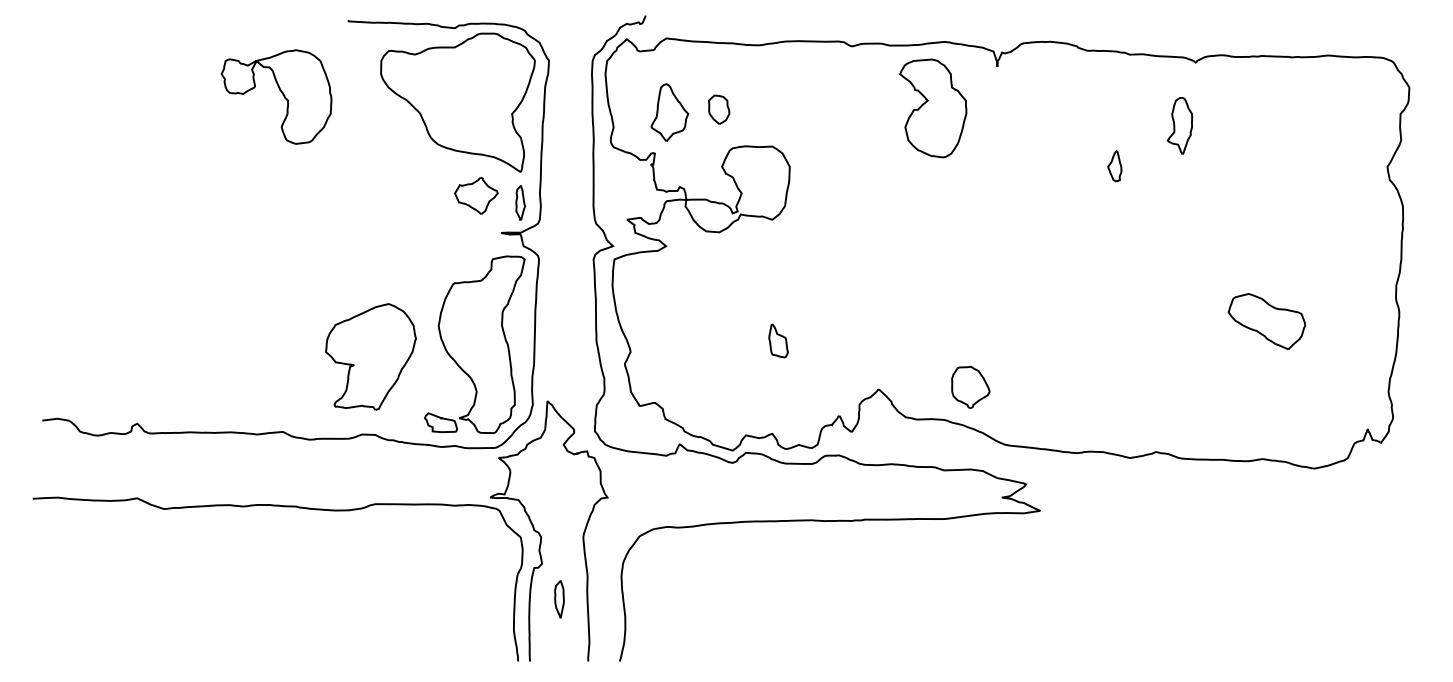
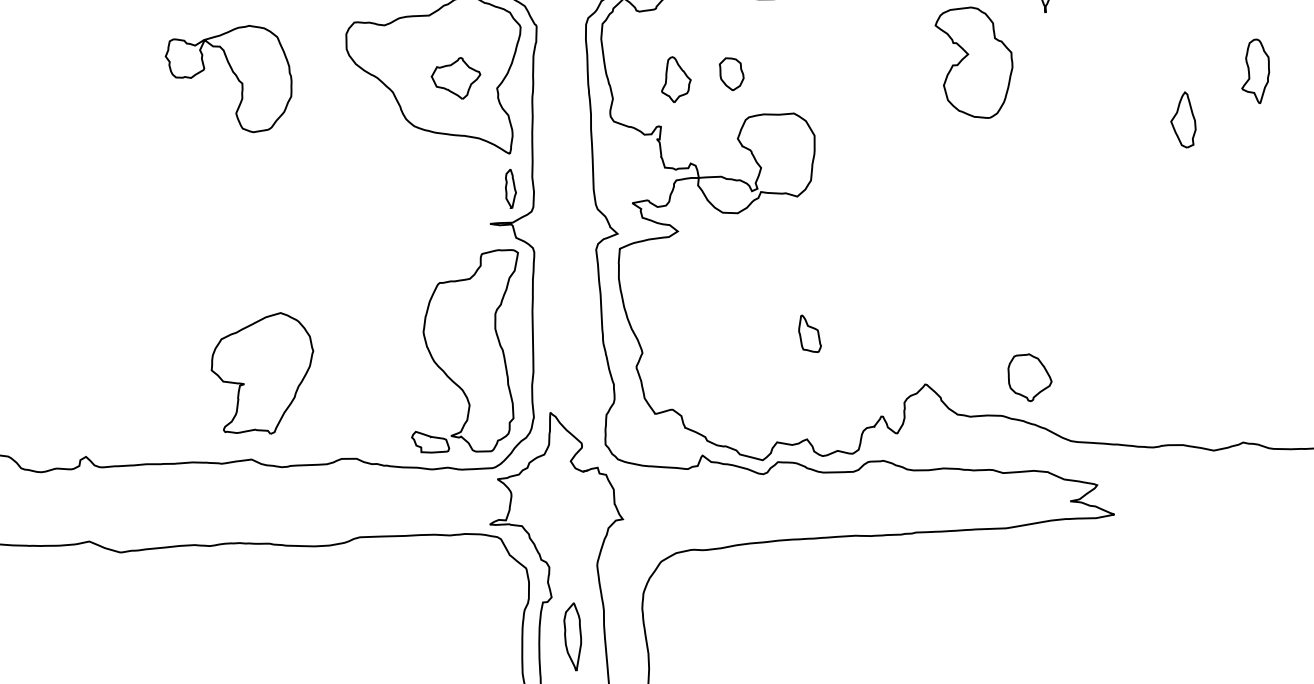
part: (669, 112) -> (675, 79), size x0.7
part: (1114, 166) -> (1182, 120), size x1.6
part: (476, 195) -> (456, 78), moved
part: (370, 356) -> (262, 373), moved
part: (559, 599) -> (573, 637), size x1.6

